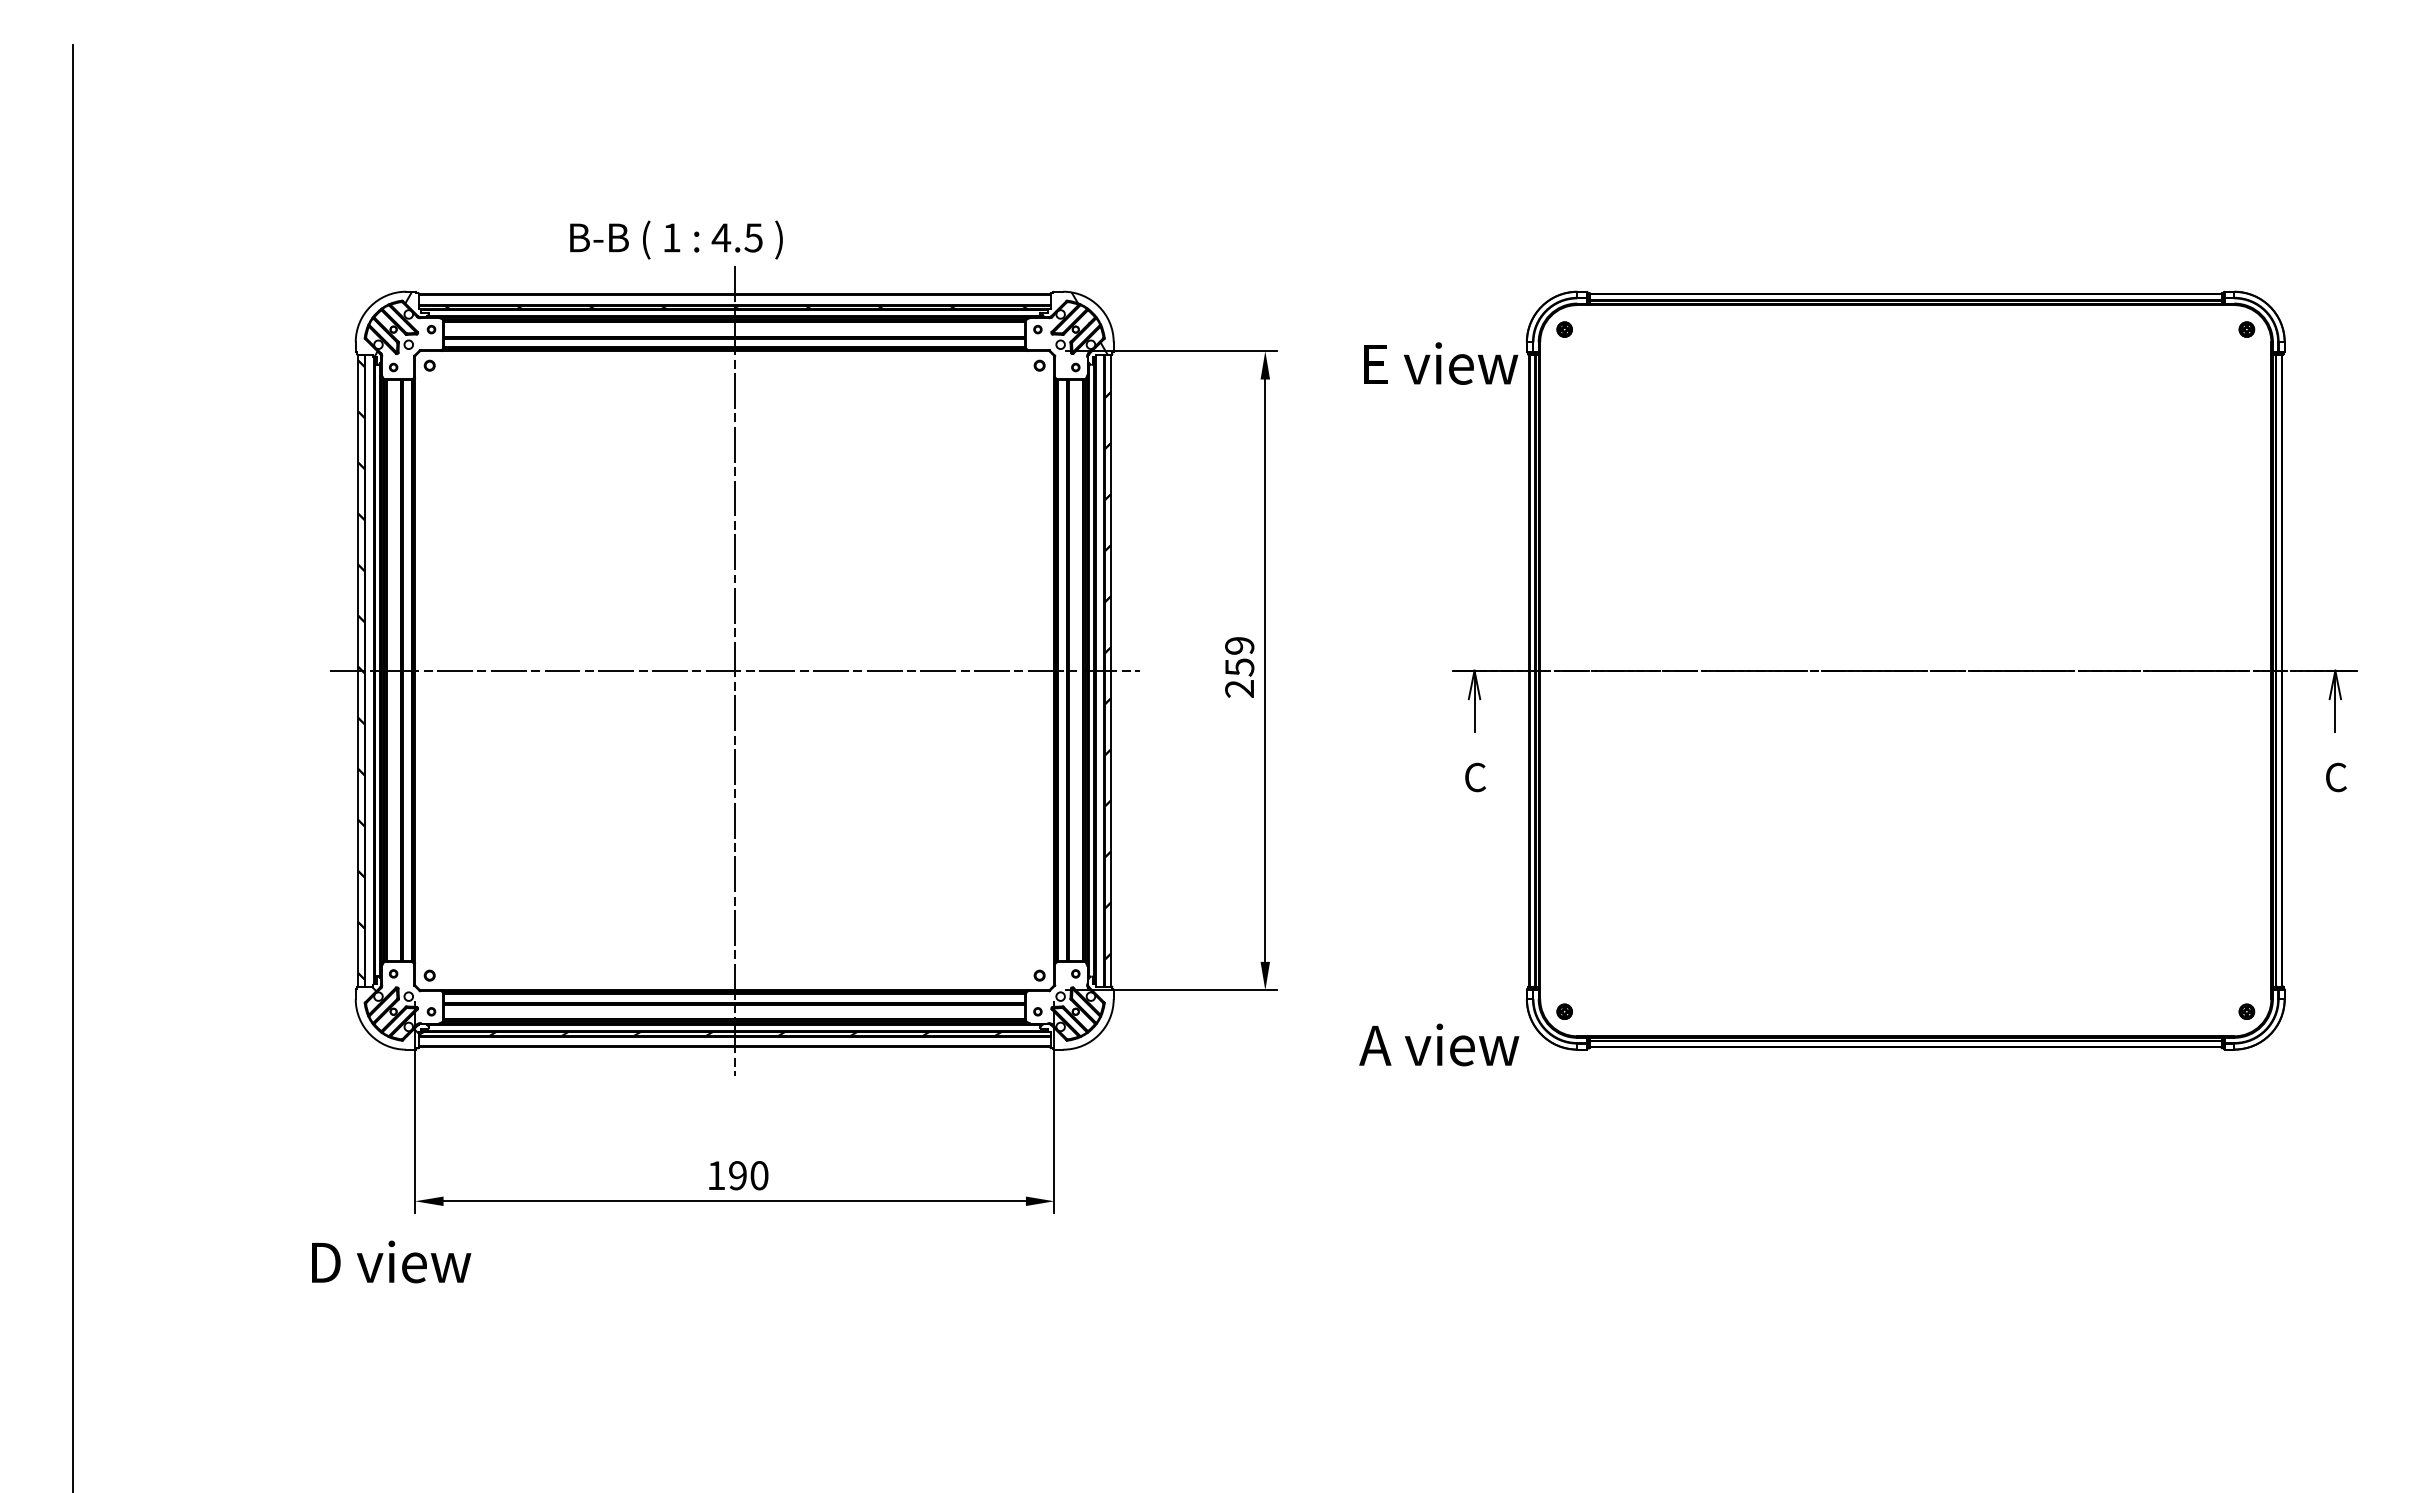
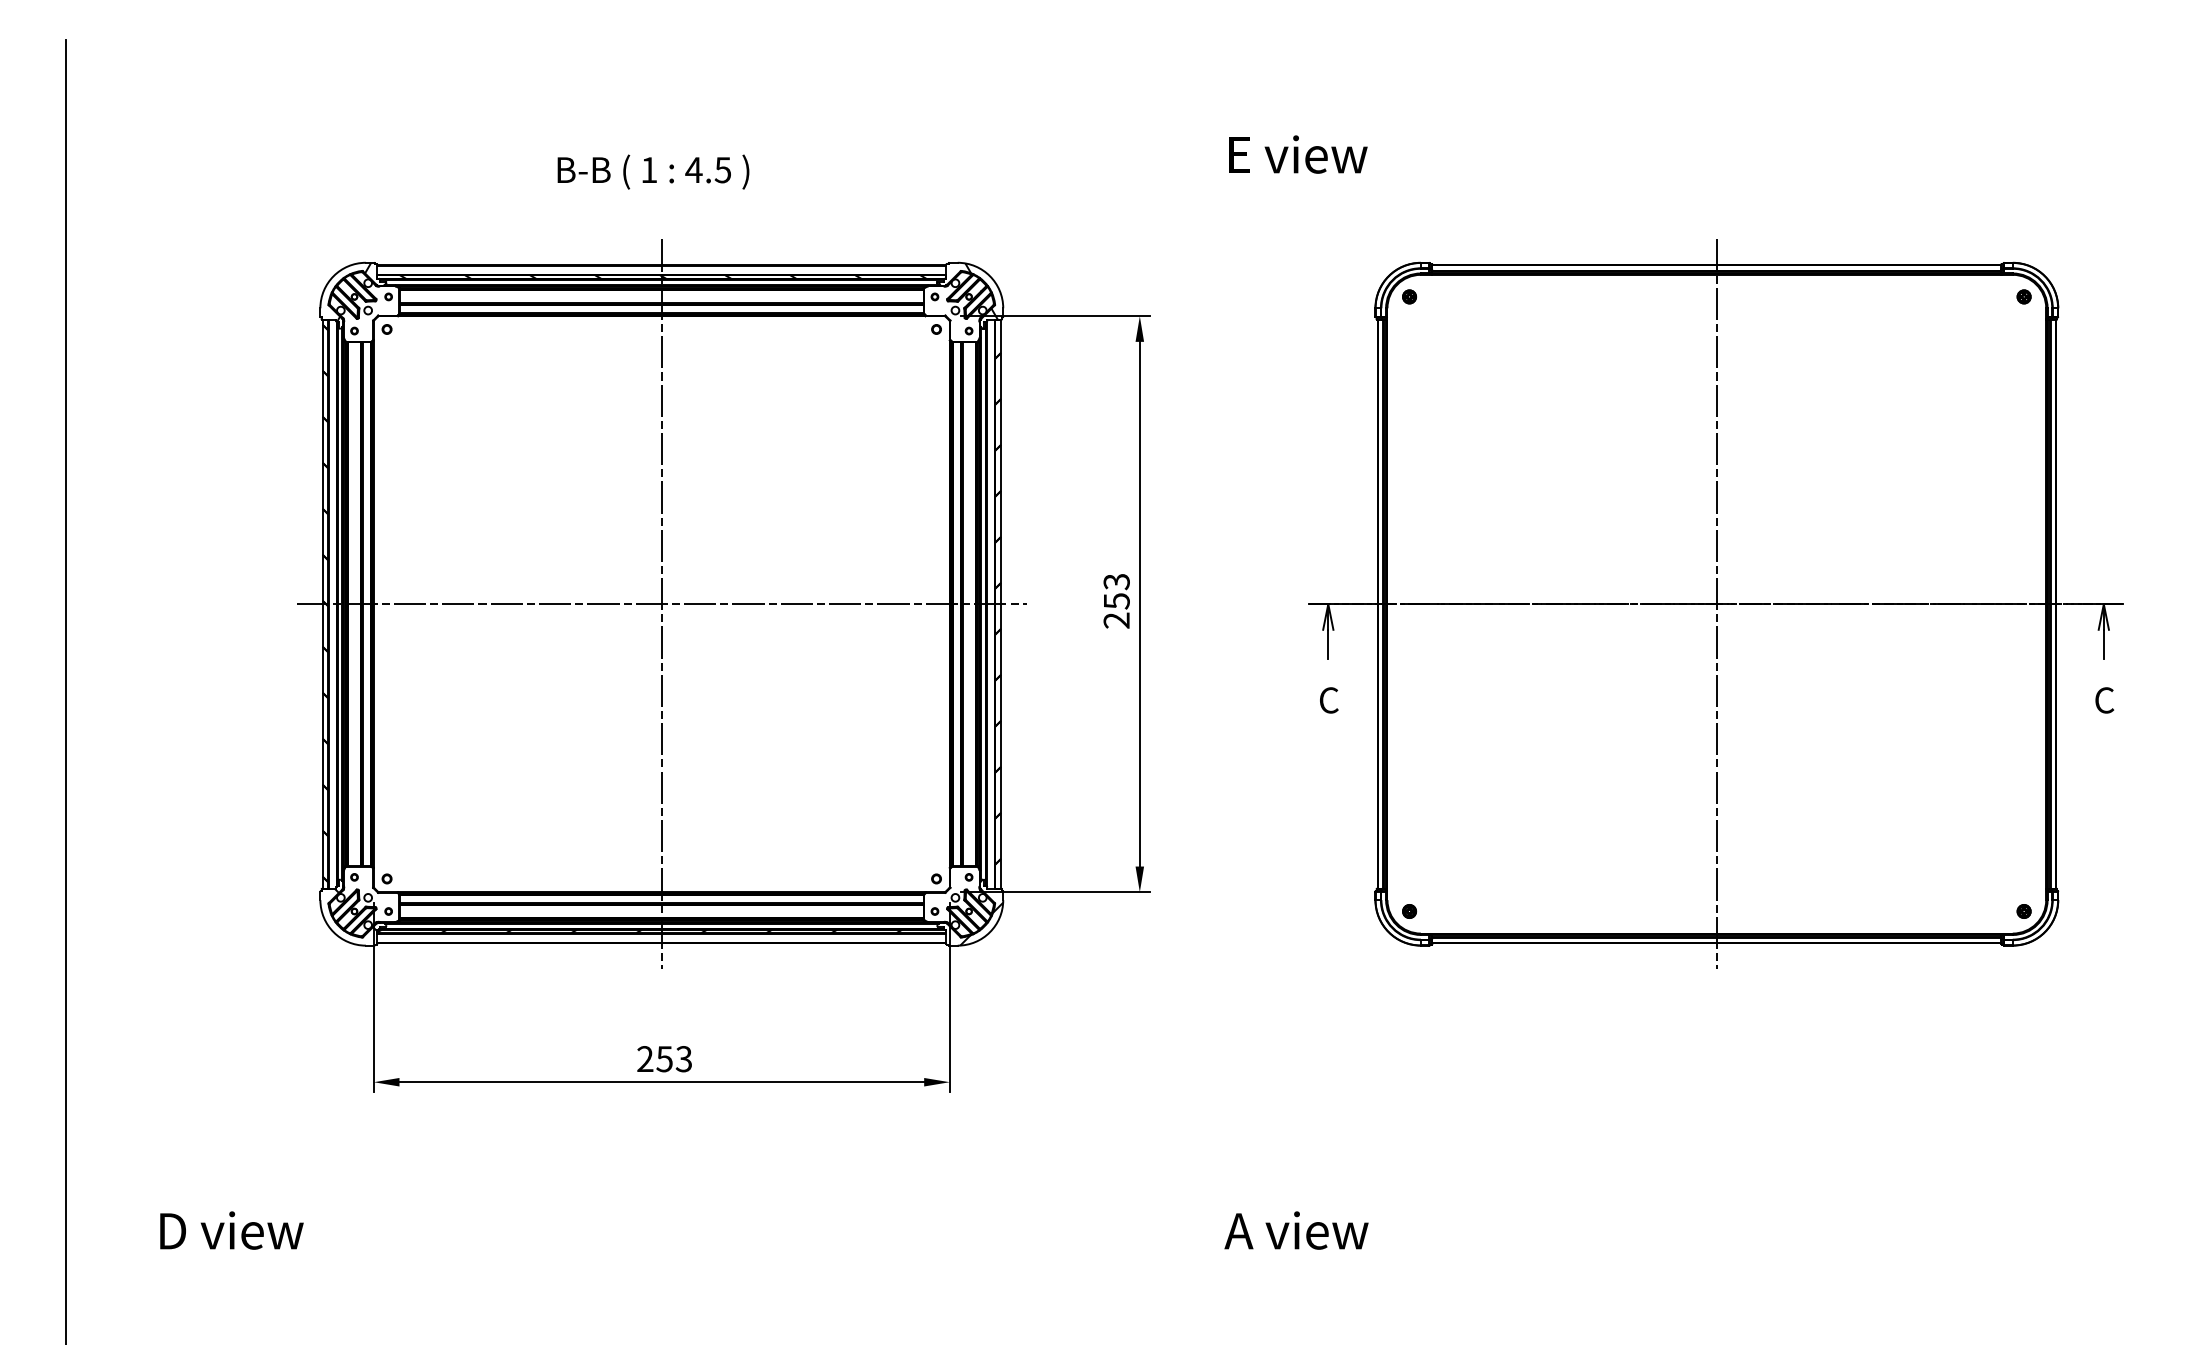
text: (676, 239) -> (653, 171), moved
text: (1441, 363) -> (1298, 154), moved
text: (1239, 646) -> (1116, 582), 259 -> 253
line: (1905, 670) -> (1716, 604), added
hatch: (1089, 1025) -> (981, 923), added
text: (1439, 1044) -> (1296, 1230), moved
text: (737, 1175) -> (664, 1058), 190 -> 253
text: (391, 1261) -> (231, 1230), moved

